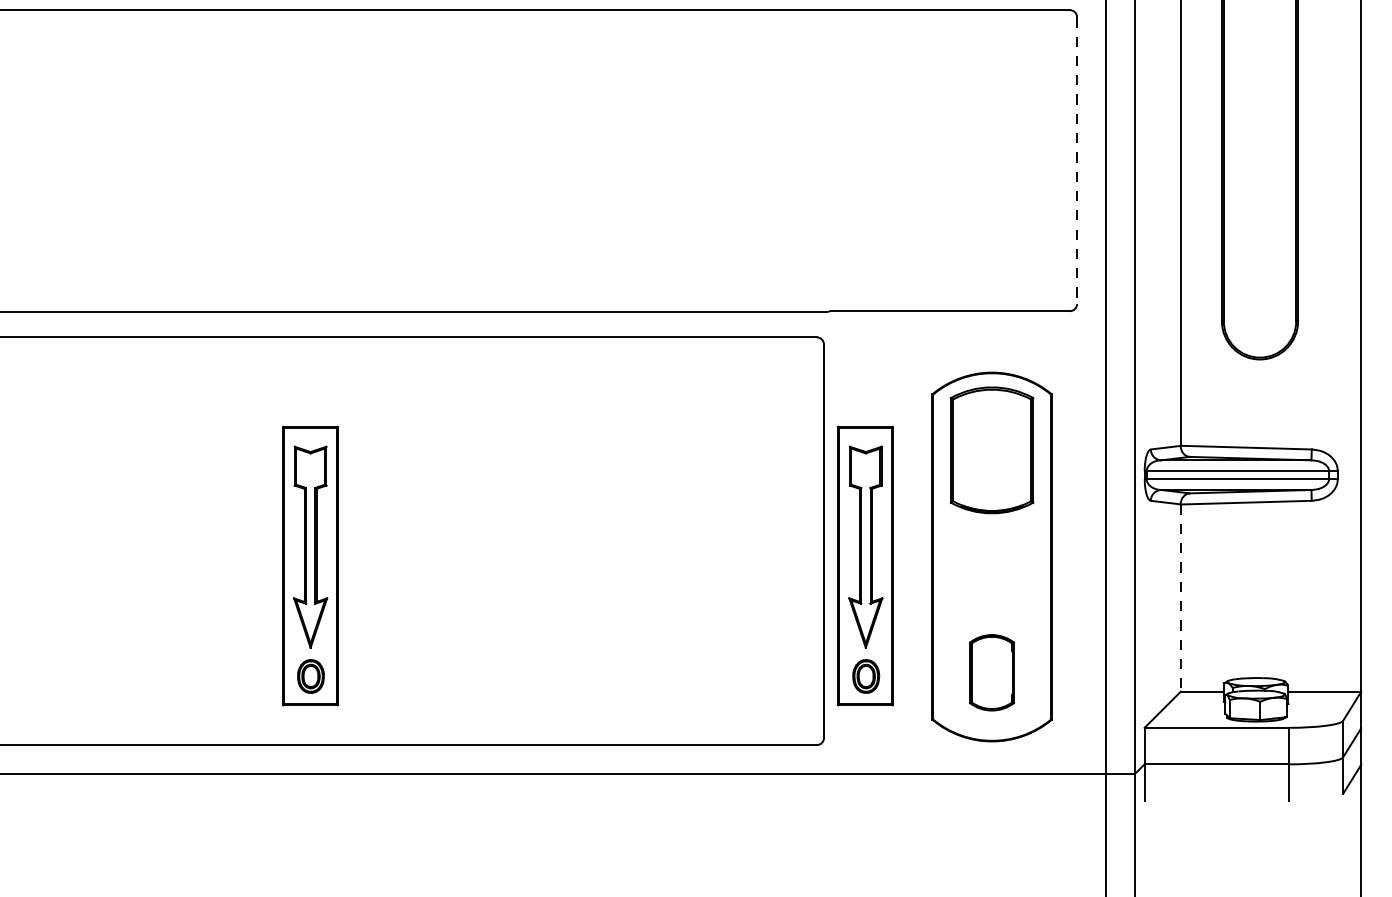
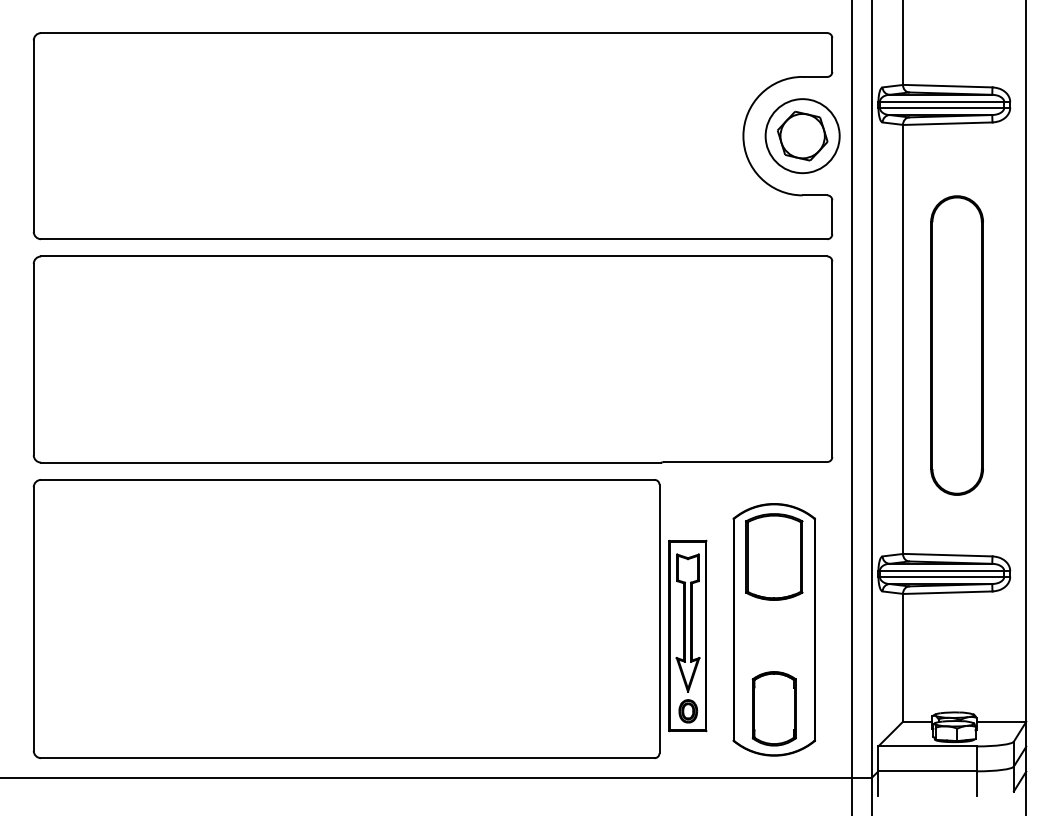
line: (1077, 161) -> (832, 359), dashed -> solid
part: (309, 565) -> (308, 635), removed
line: (1181, 597) -> (903, 657), dashed -> solid
part: (990, 672) -> (773, 708), size x1.43

